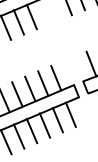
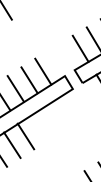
line: (70, 114) -> (66, 110), removed
line: (57, 119) -> (52, 118), removed
line: (44, 125) -> (39, 127), removed

